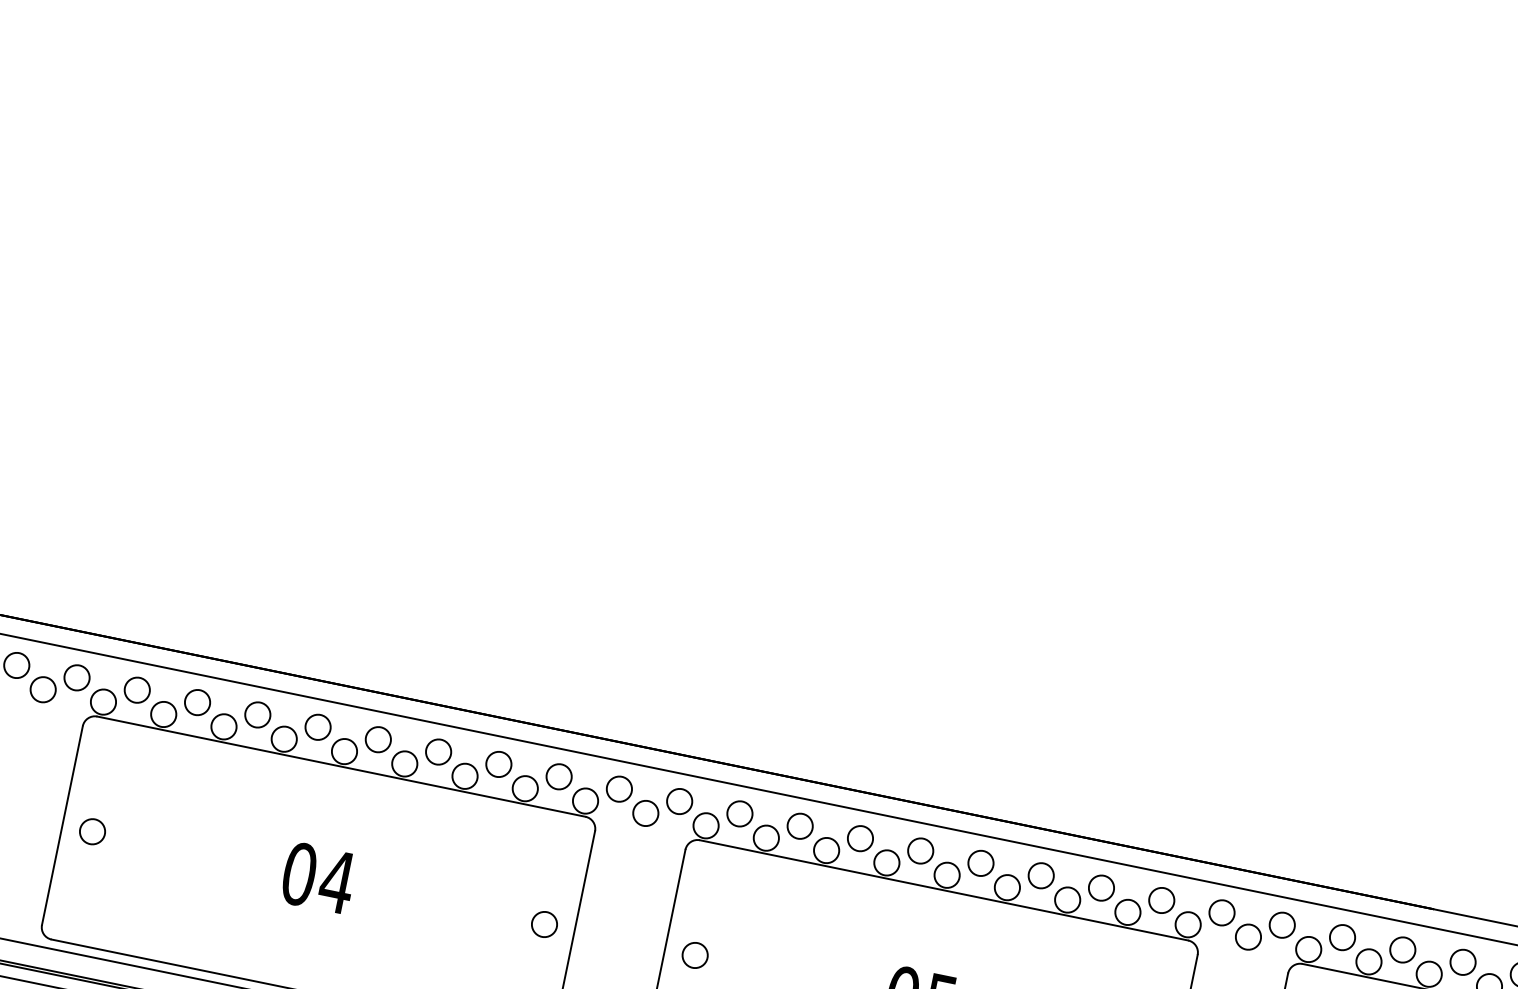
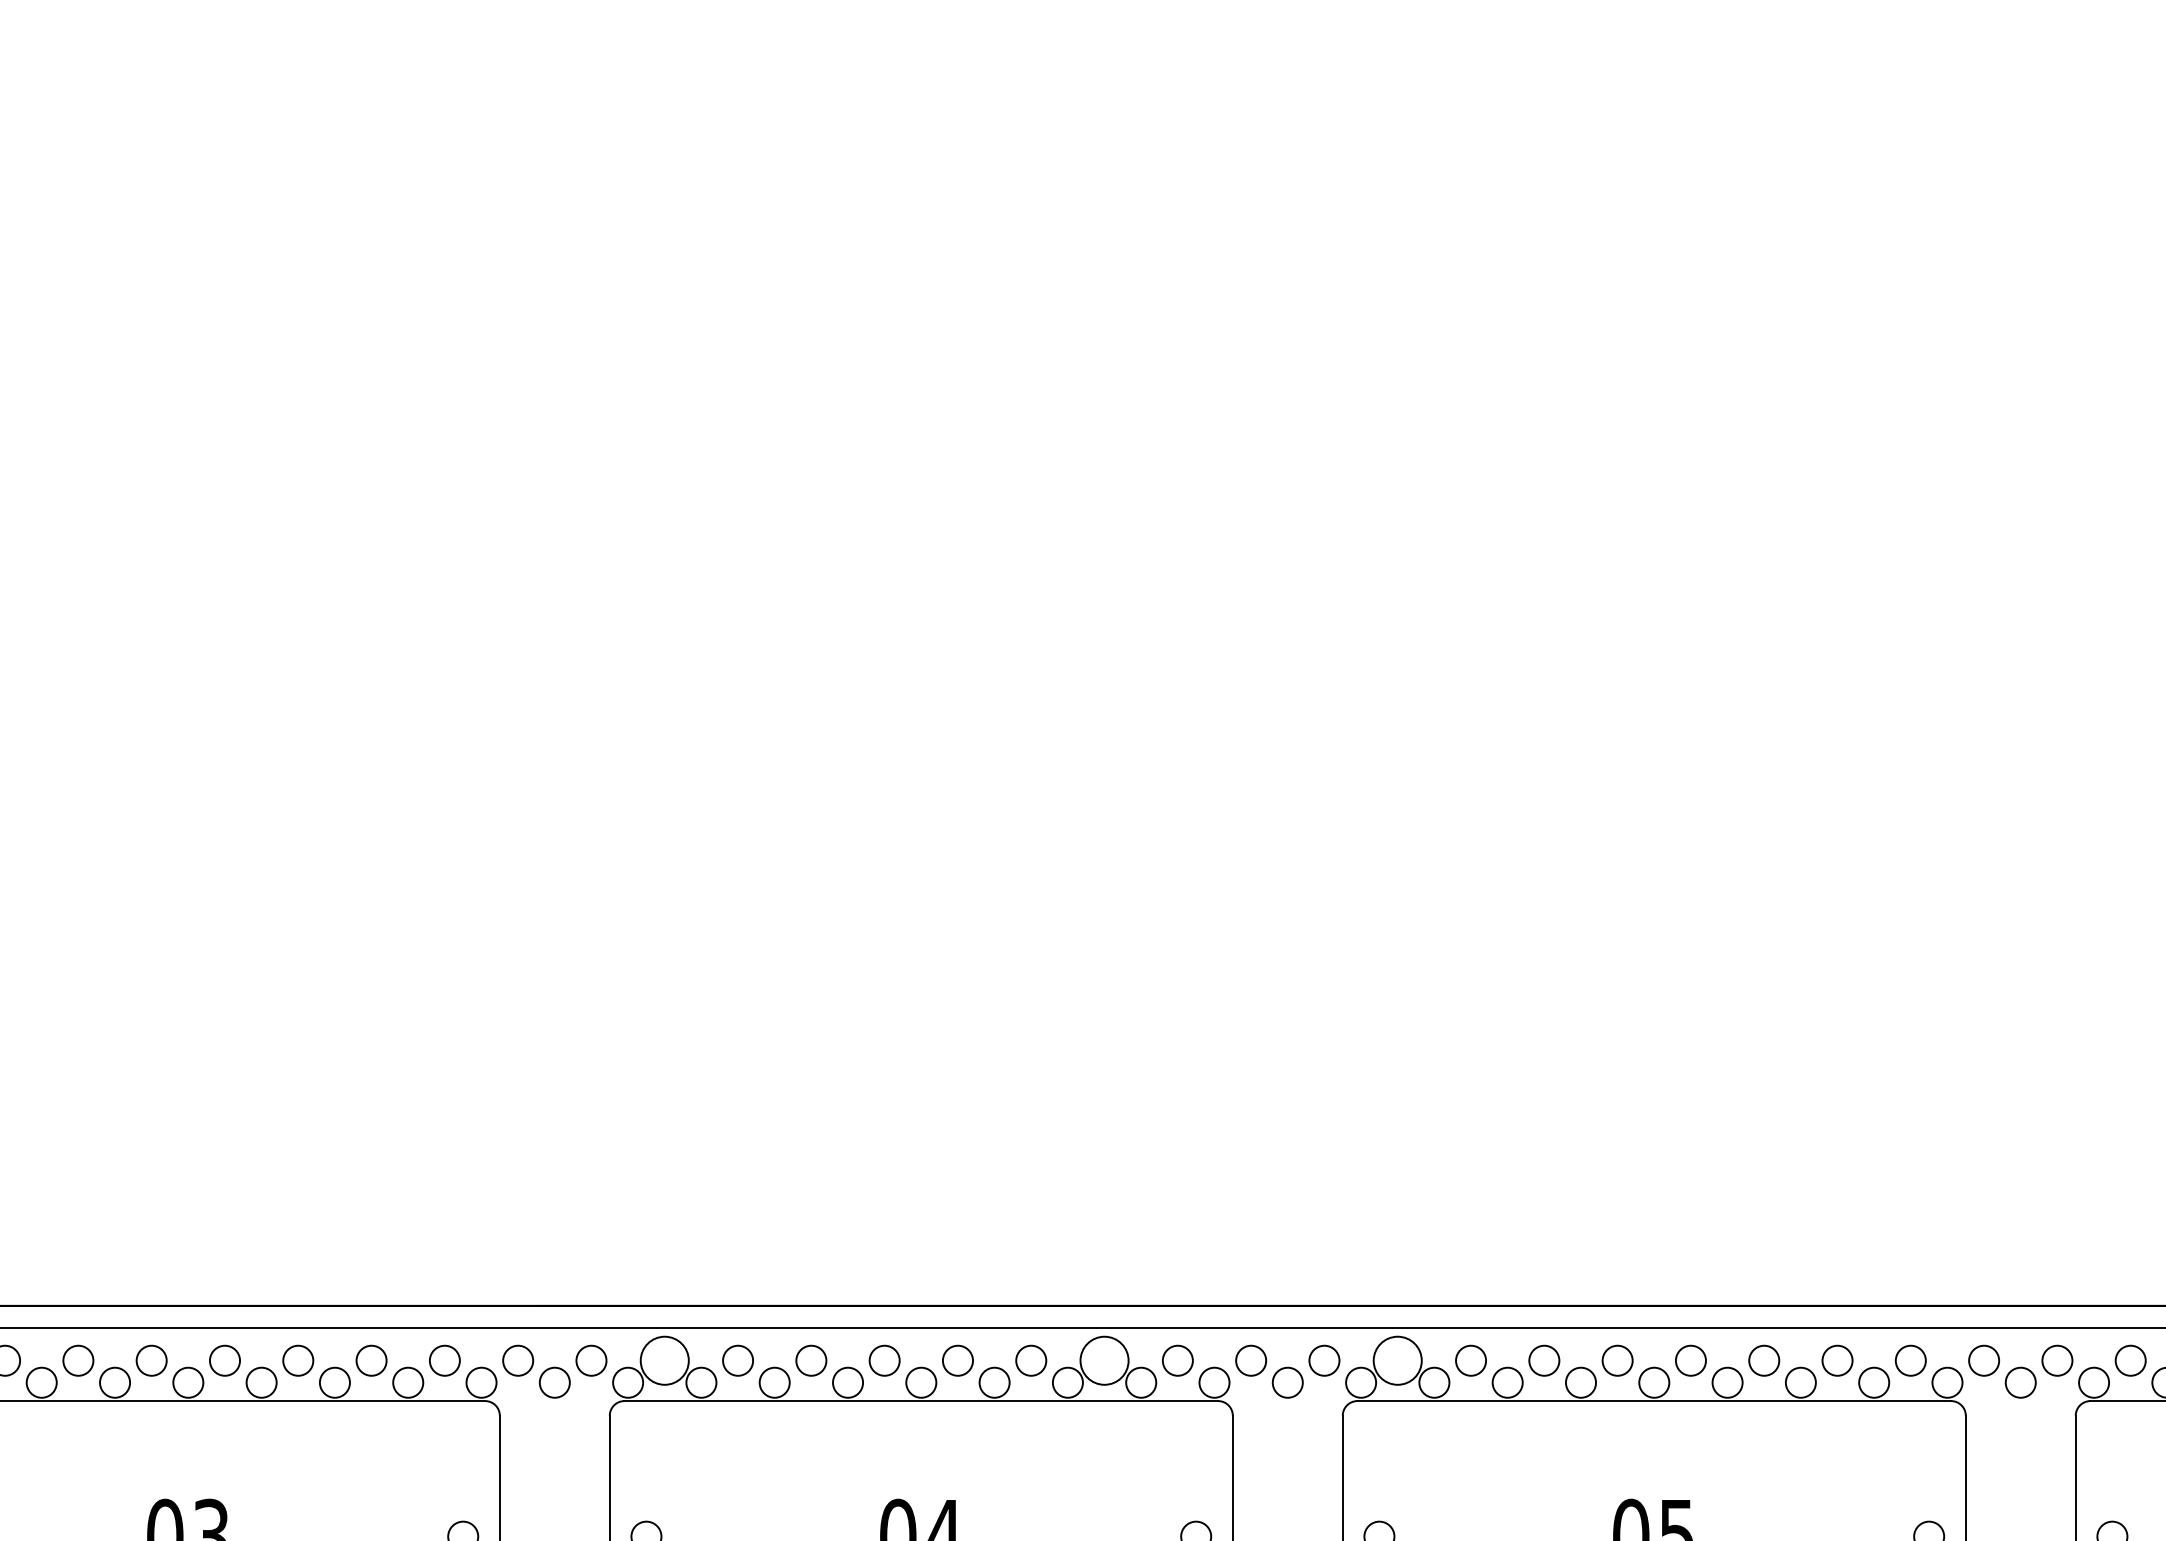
circle: (137, 689) -> (664, 1360), size x1.6
circle: (498, 764) -> (1104, 1360), size x1.6
circle: (739, 813) -> (1397, 1360), size x1.6

